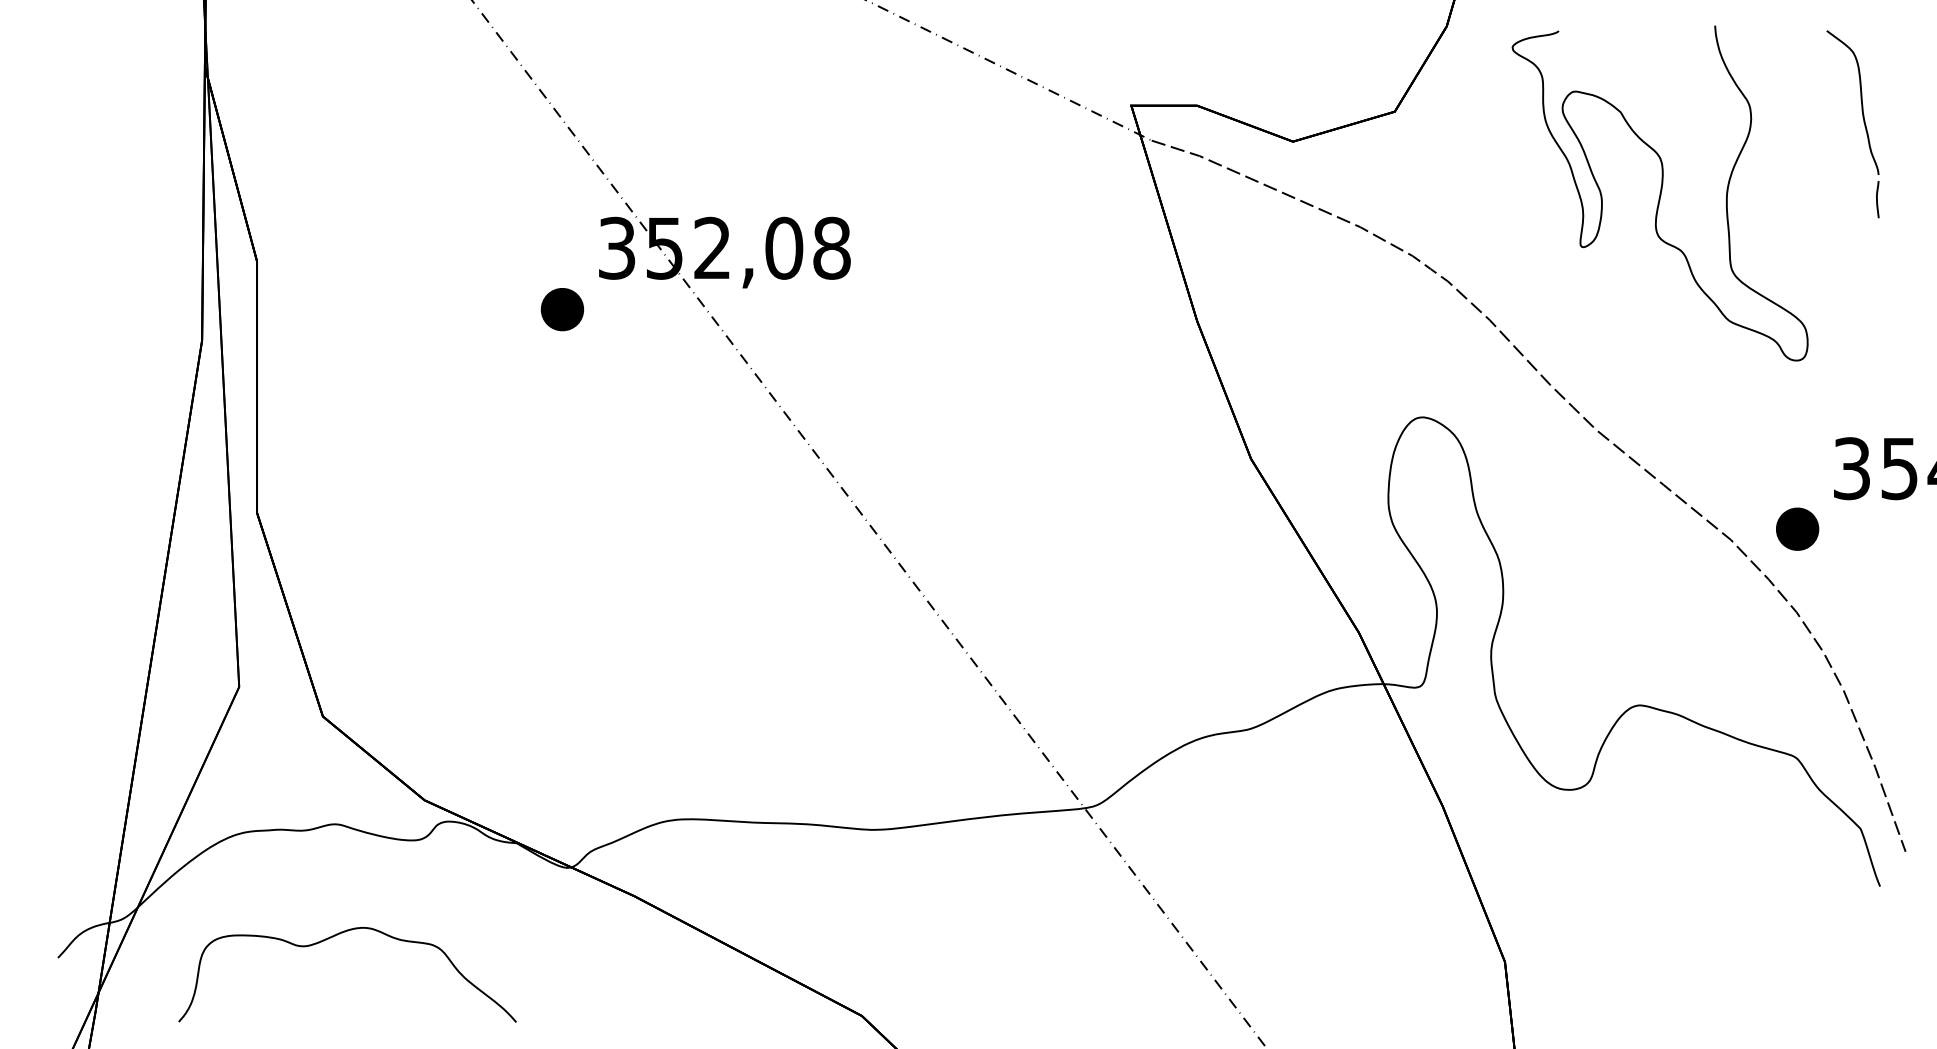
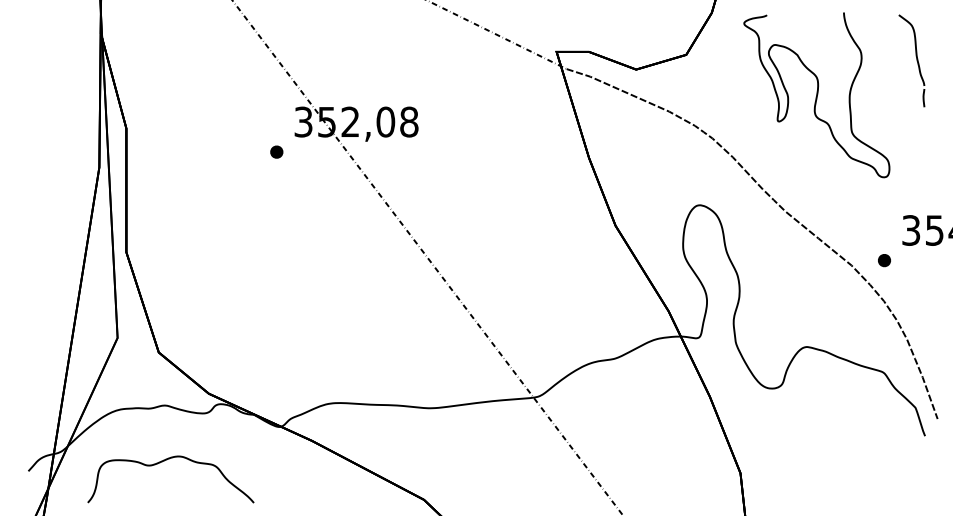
part: (562, 308) -> (276, 151), size x0.62
part: (1797, 529) -> (884, 260), size x0.62

